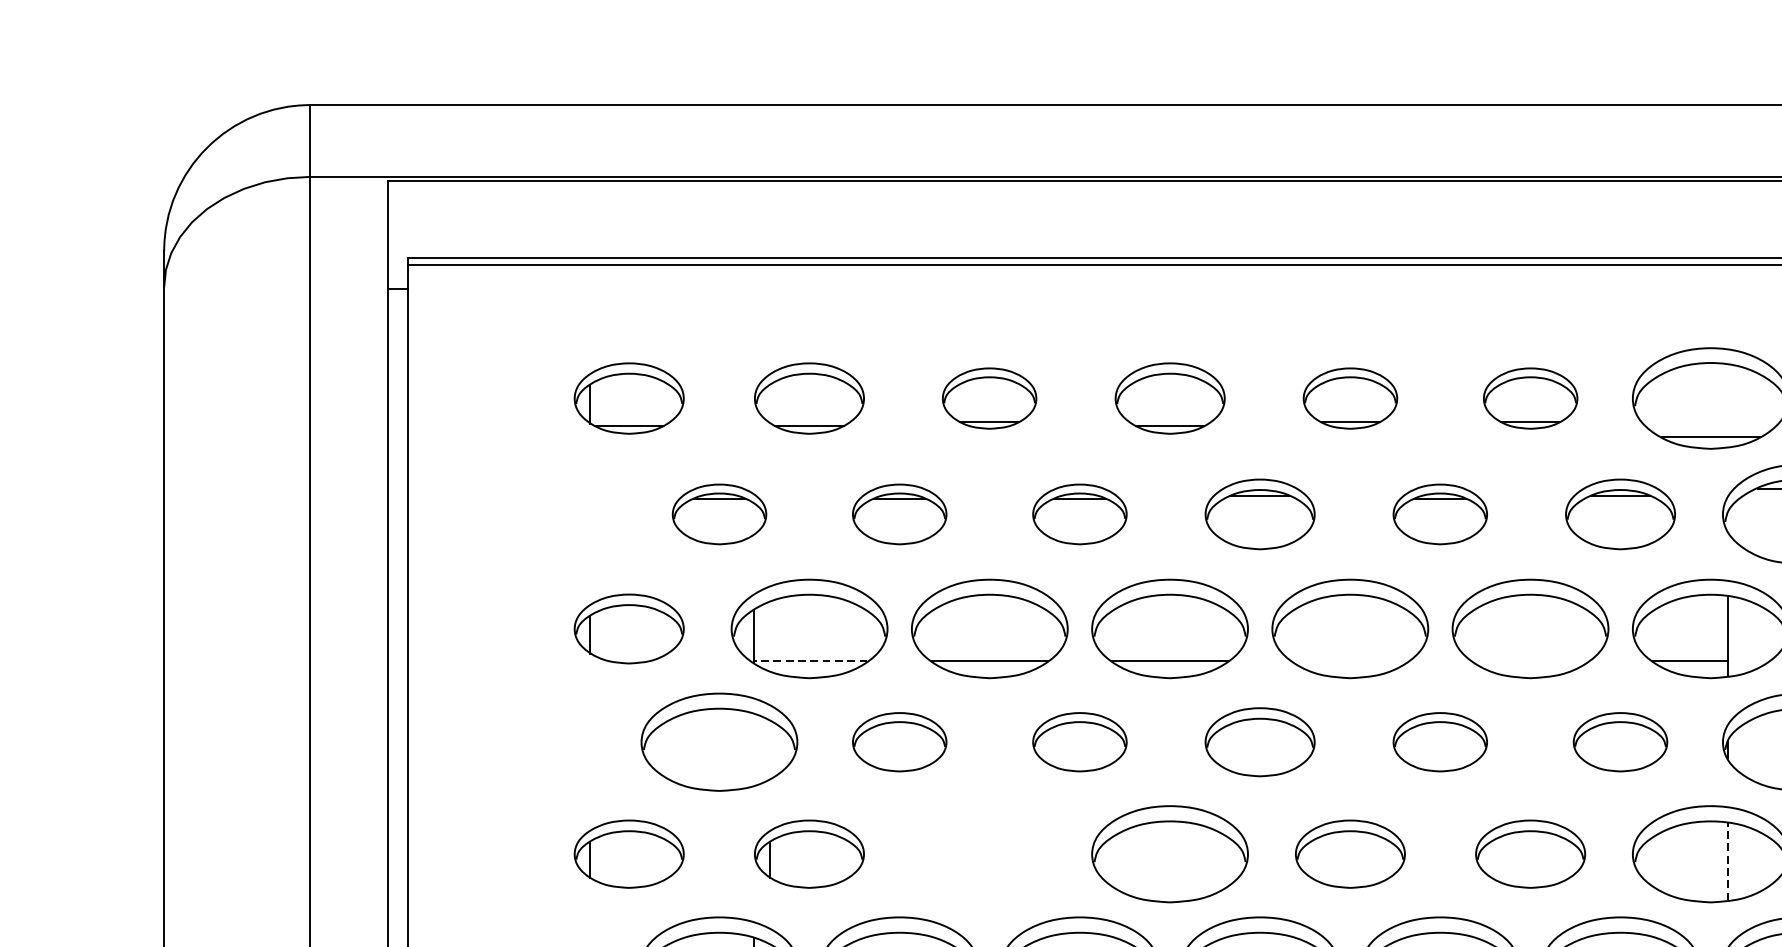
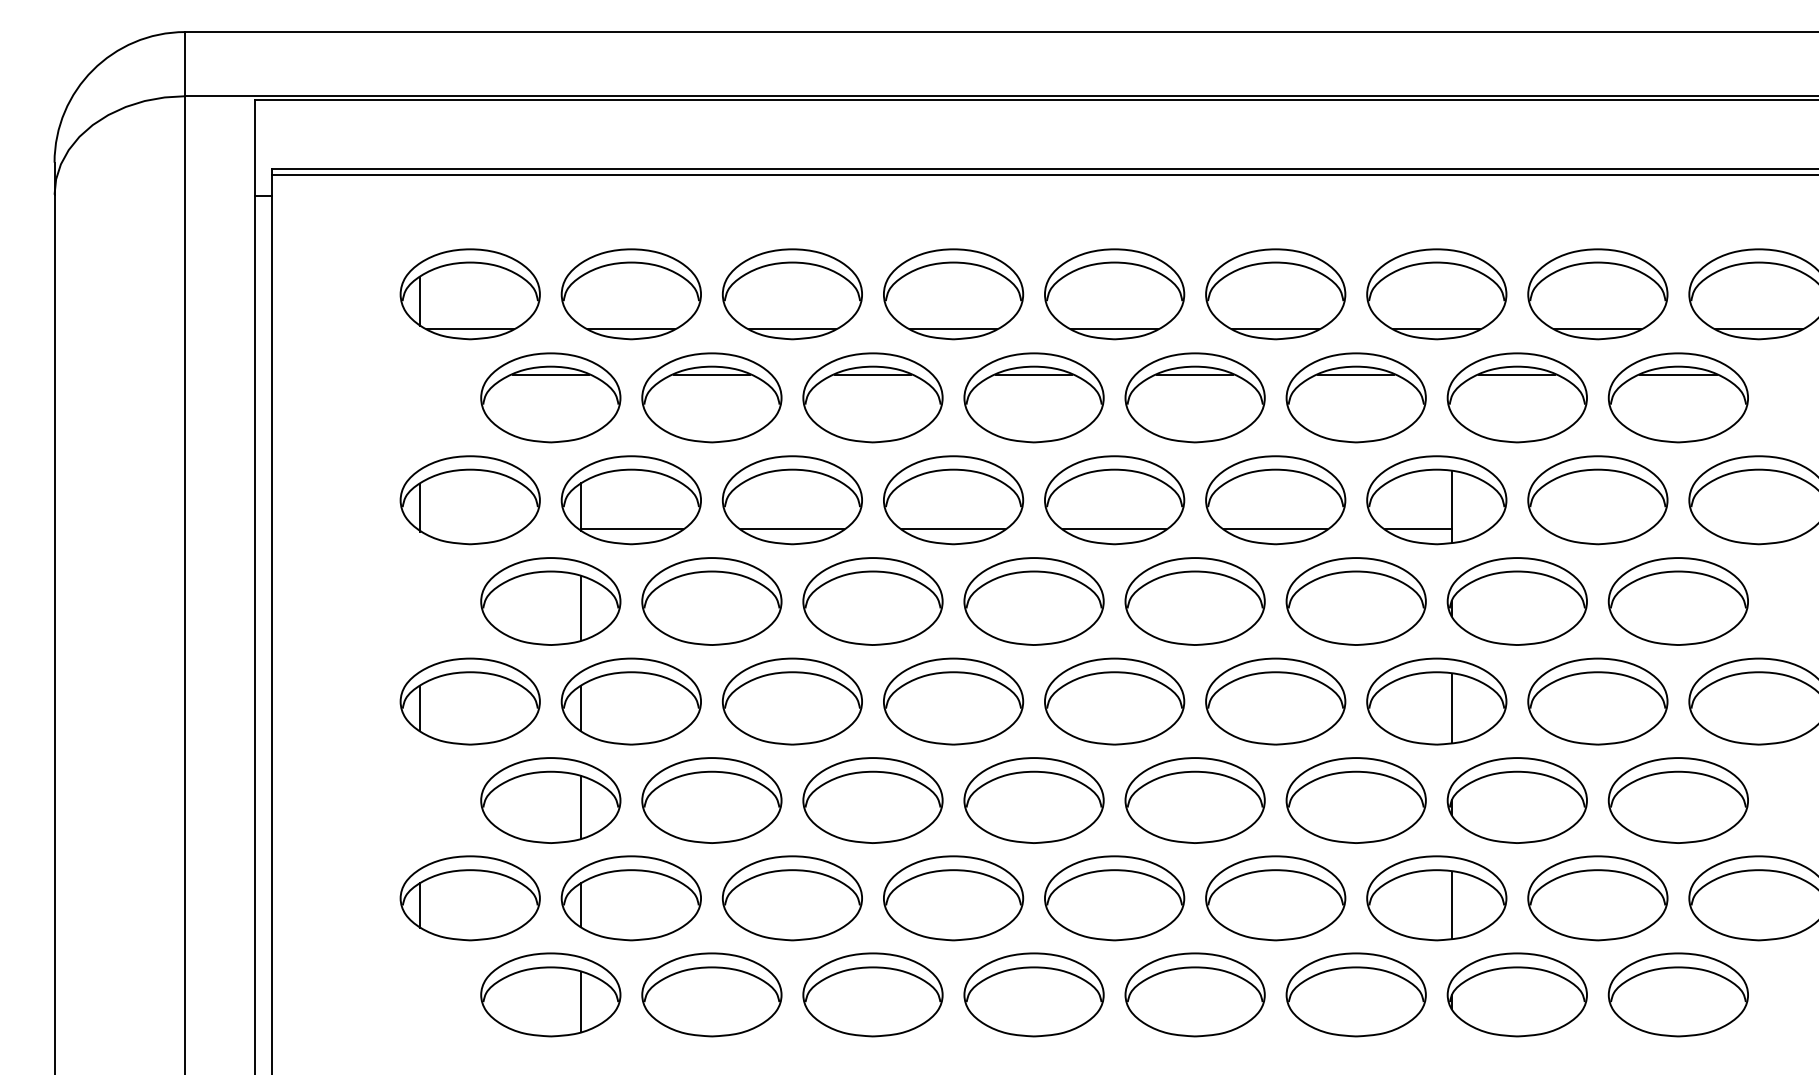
part: (628, 398) -> (469, 294), size x1.43
part: (808, 398) -> (630, 294), size x1.43
part: (988, 398) -> (791, 294), size x1.67
part: (1170, 398) -> (953, 294), size x1.43
part: (1350, 398) -> (1114, 294), size x1.67
part: (1530, 398) -> (1275, 294), size x1.67
part: (719, 513) -> (550, 397), size x1.67
part: (899, 513) -> (711, 397), size x1.67
part: (1079, 513) -> (872, 397), size x1.67
part: (1259, 513) -> (1033, 397), size x1.43
part: (1439, 513) -> (1194, 397), size x1.67
part: (1619, 513) -> (1355, 397), size x1.43
part: (628, 629) -> (469, 500), size x1.43
line: (810, 661) -> (632, 529), dashed -> solid
line: (1350, 661) -> (1114, 529), added
line: (1530, 661) -> (1275, 529), added
part: (899, 742) -> (711, 601), size x1.67
part: (1079, 742) -> (872, 601), size x1.67
part: (1259, 742) -> (1033, 601), size x1.43
part: (1439, 742) -> (1194, 601), size x1.67
part: (1619, 742) -> (1355, 601), size x1.67
line: (753, 750) -> (581, 608), added
part: (628, 854) -> (469, 701), size x1.43
part: (808, 854) -> (630, 701), size x1.43
part: (988, 854) -> (791, 701), added
part: (1350, 854) -> (1114, 701), size x1.43
part: (1530, 854) -> (1275, 701), size x1.43
line: (1728, 860) -> (1452, 707), dashed -> solid

